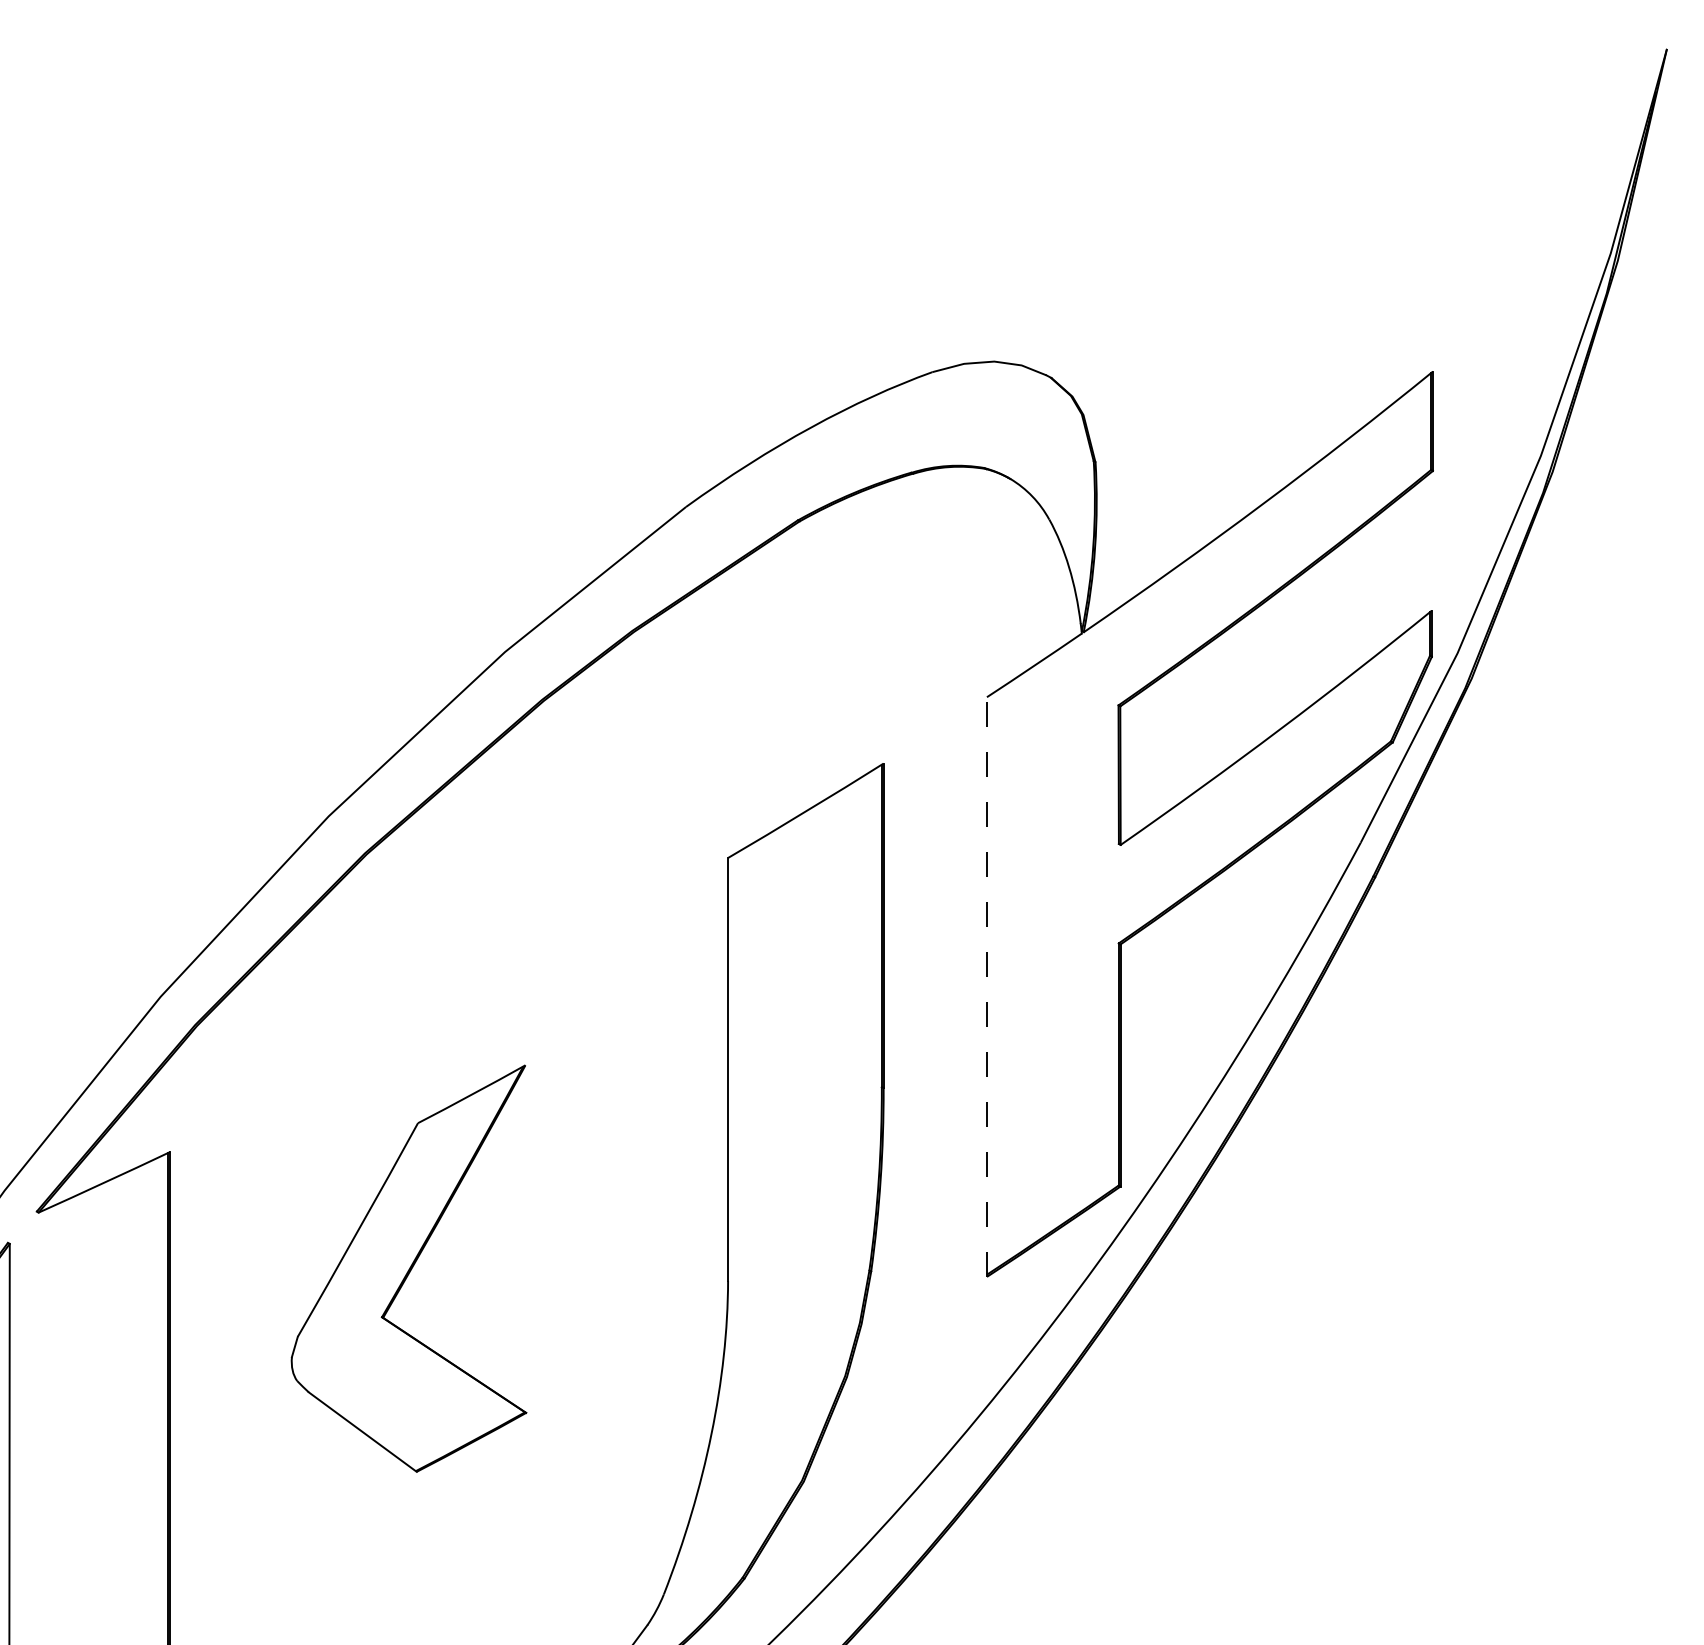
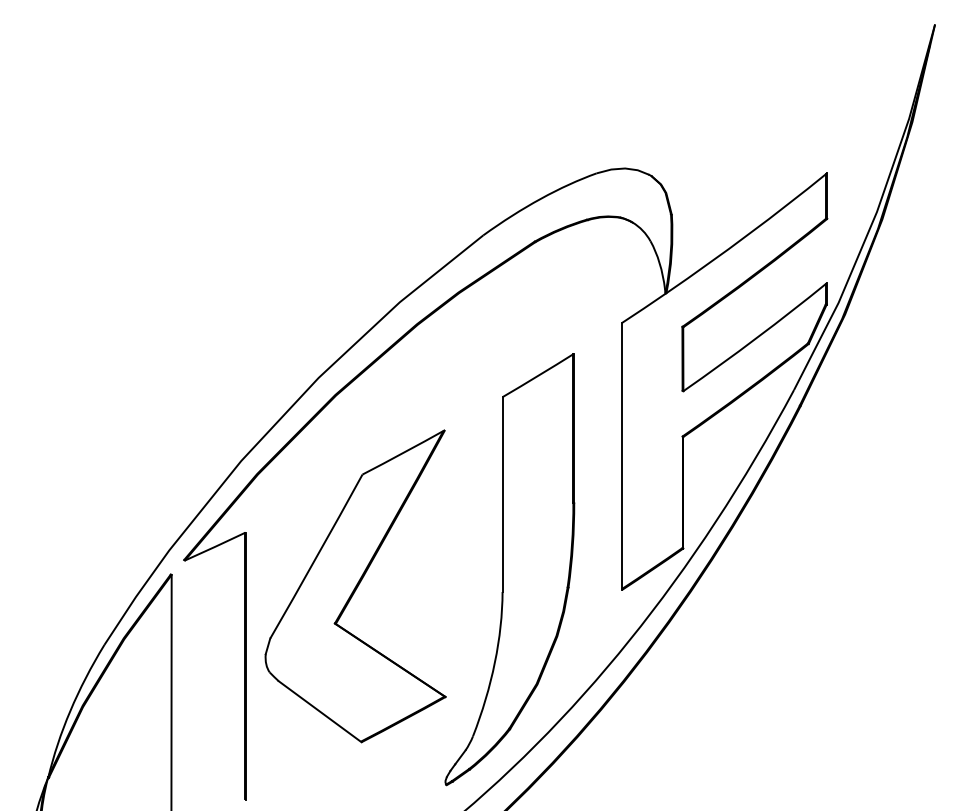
line: (986, 986) -> (621, 456), dashed -> solid
part: (408, 1268) -> (355, 586), size x1.67

